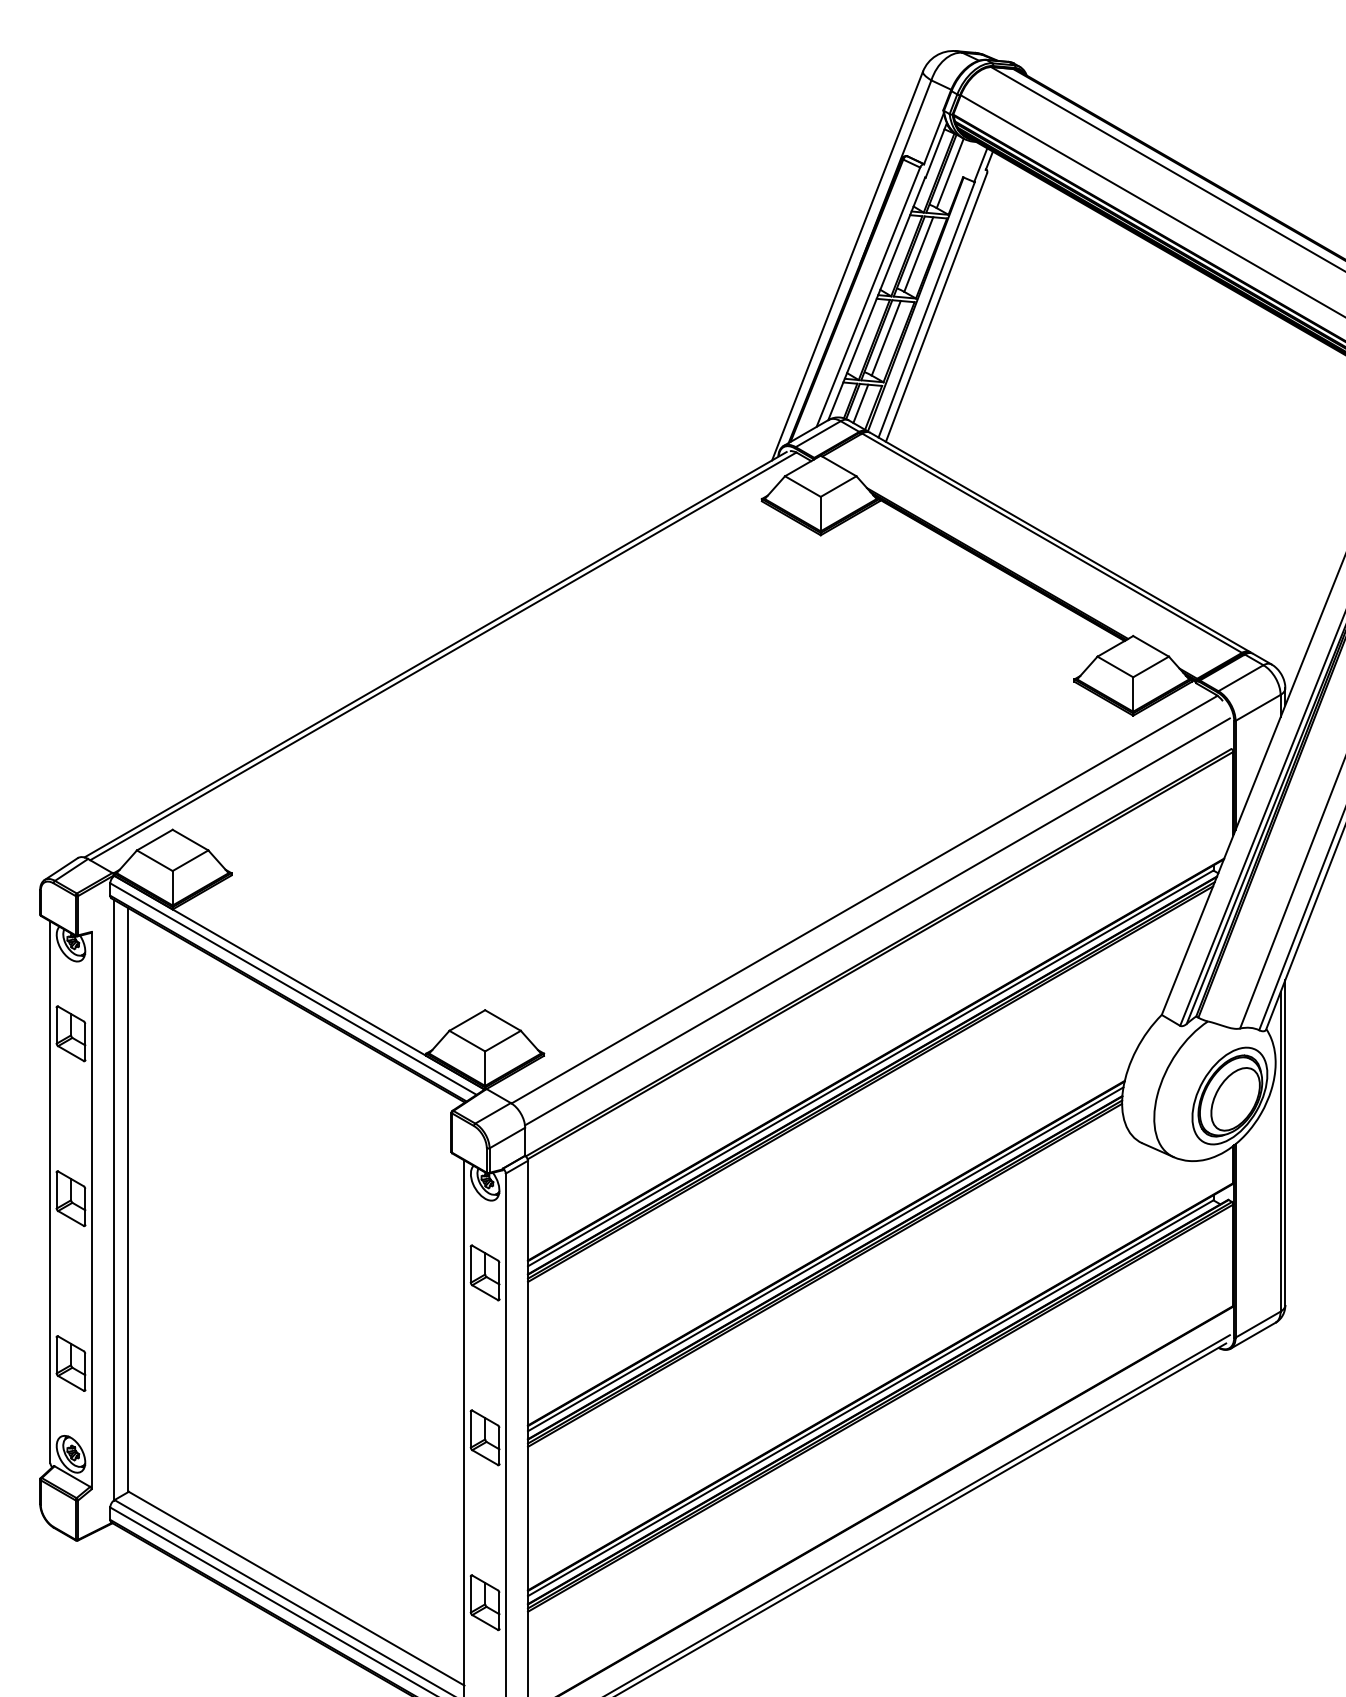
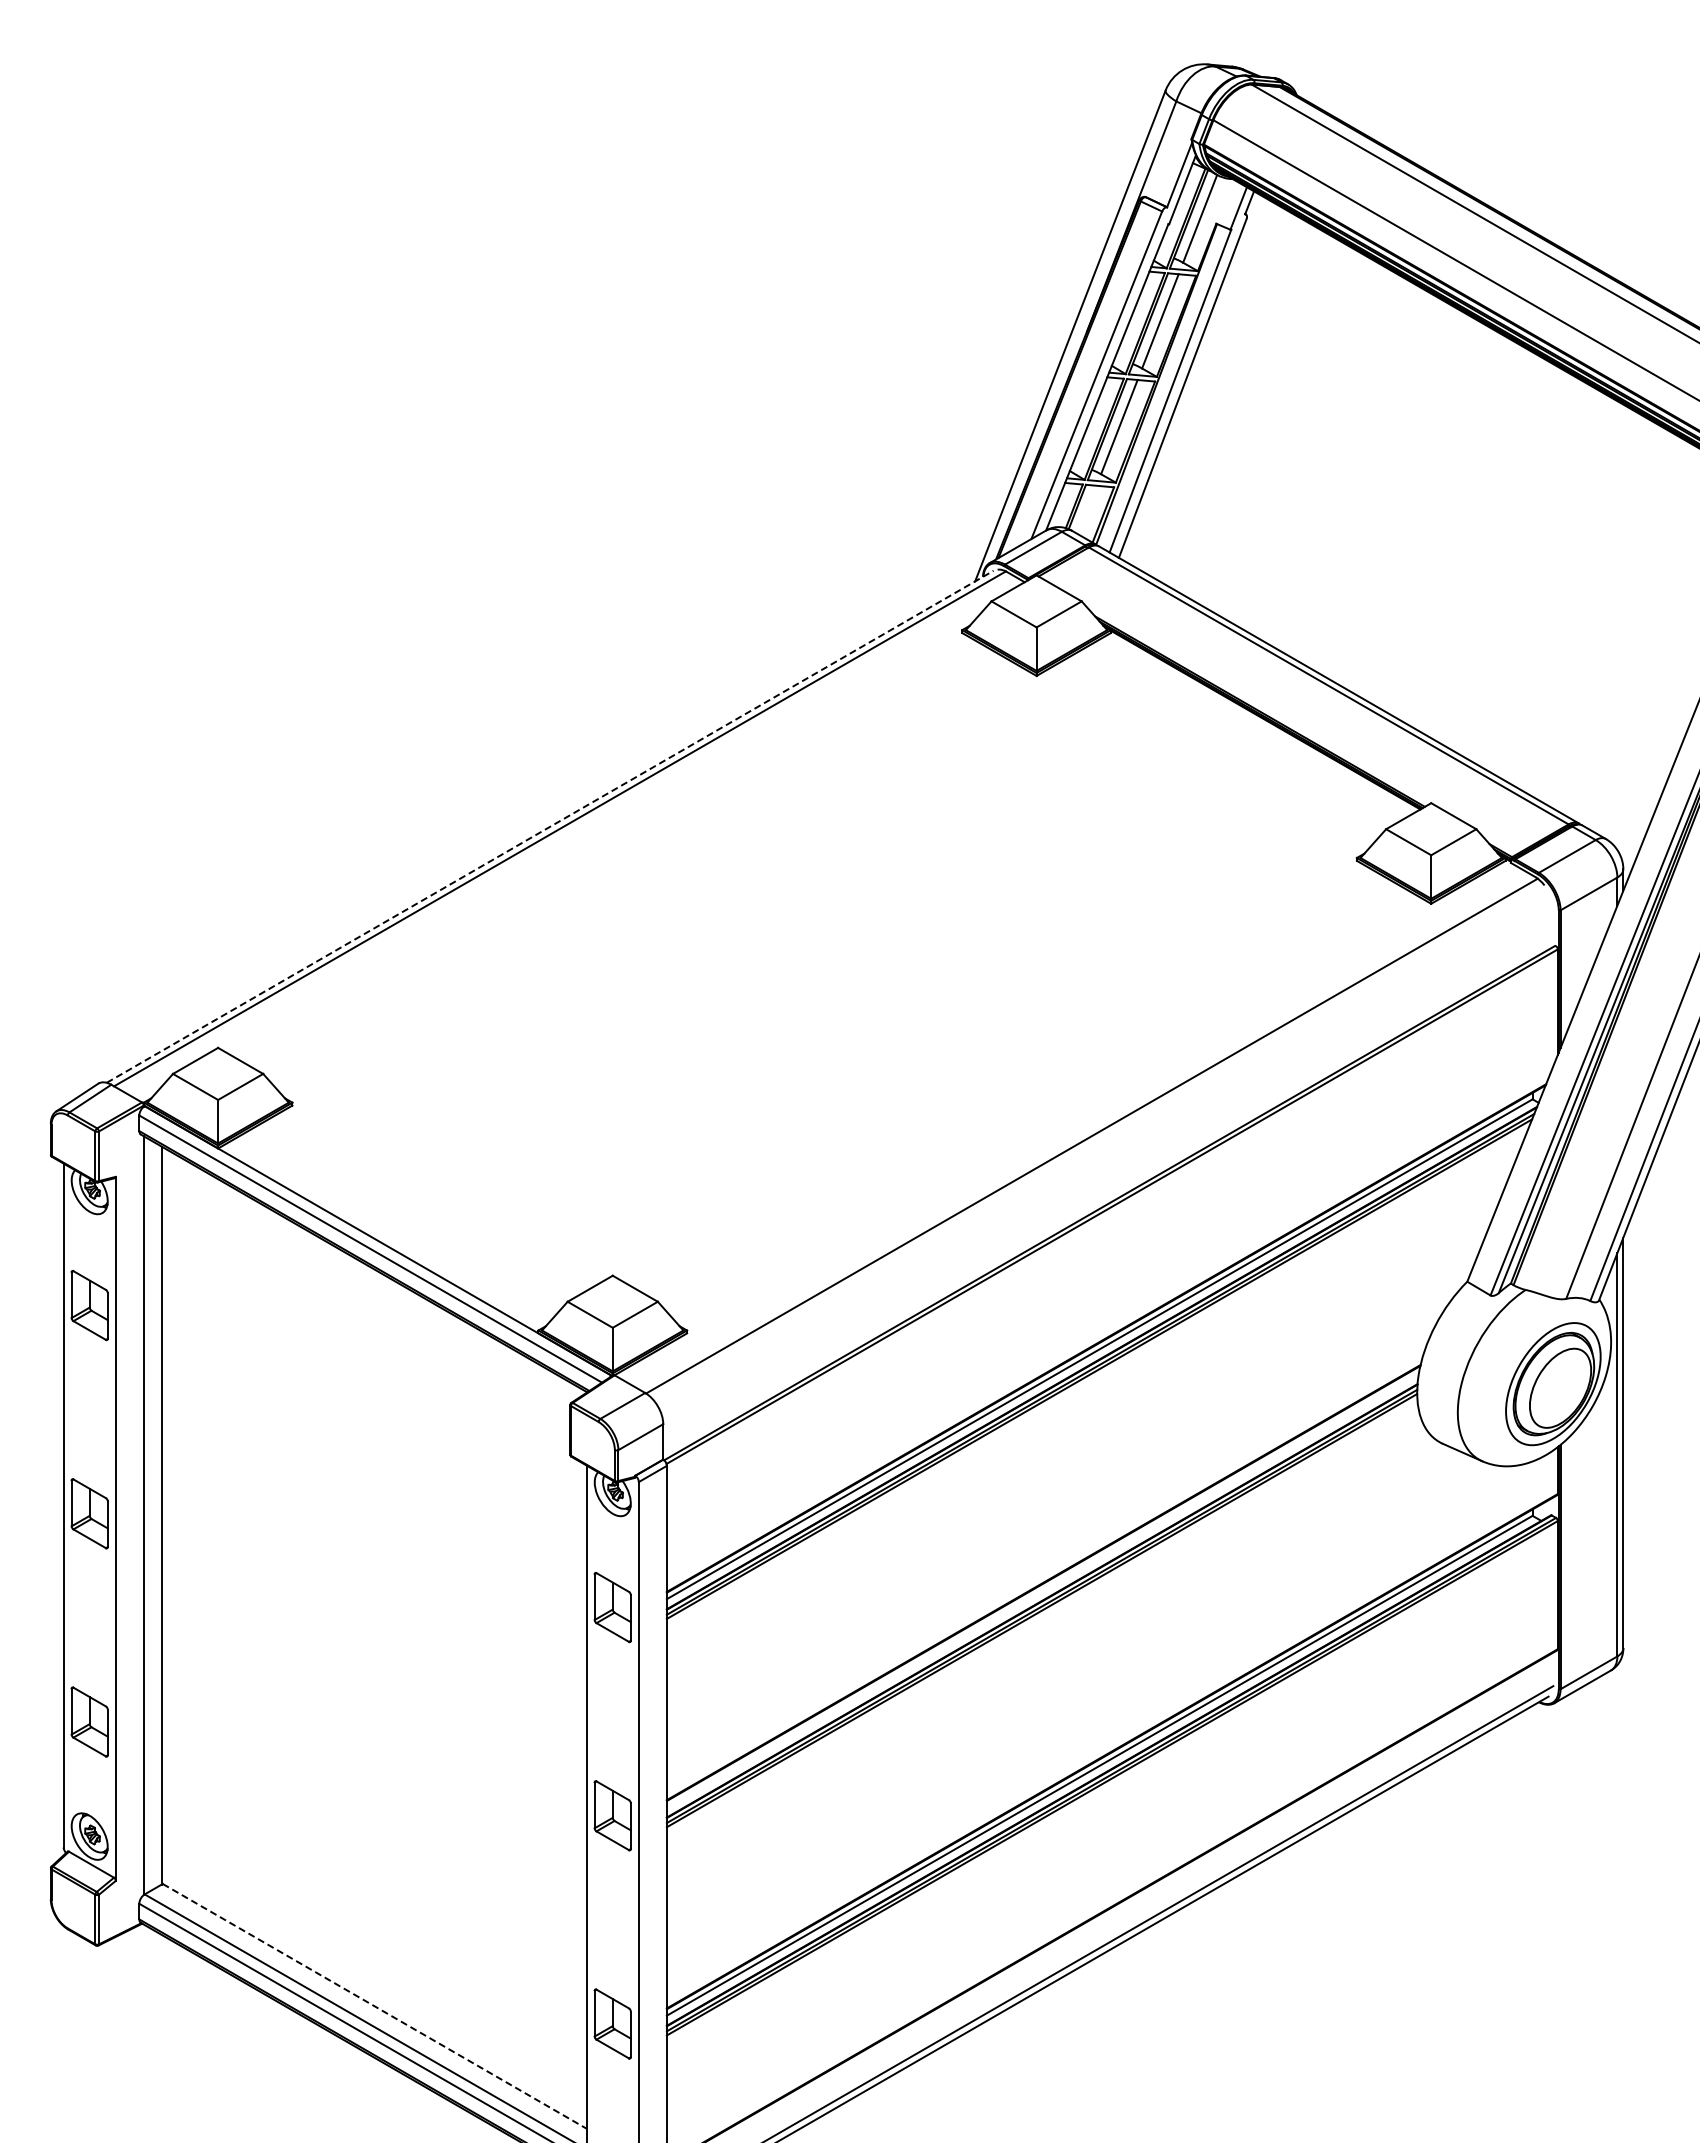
line: (860, 403) -> (1086, 509), removed
line: (435, 654) -> (550, 826), solid -> dashed
line: (877, 922) -> (1108, 1164), removed
line: (825, 1259) -> (1042, 1590), removed
line: (296, 1588) -> (374, 2006), solid -> dashed

